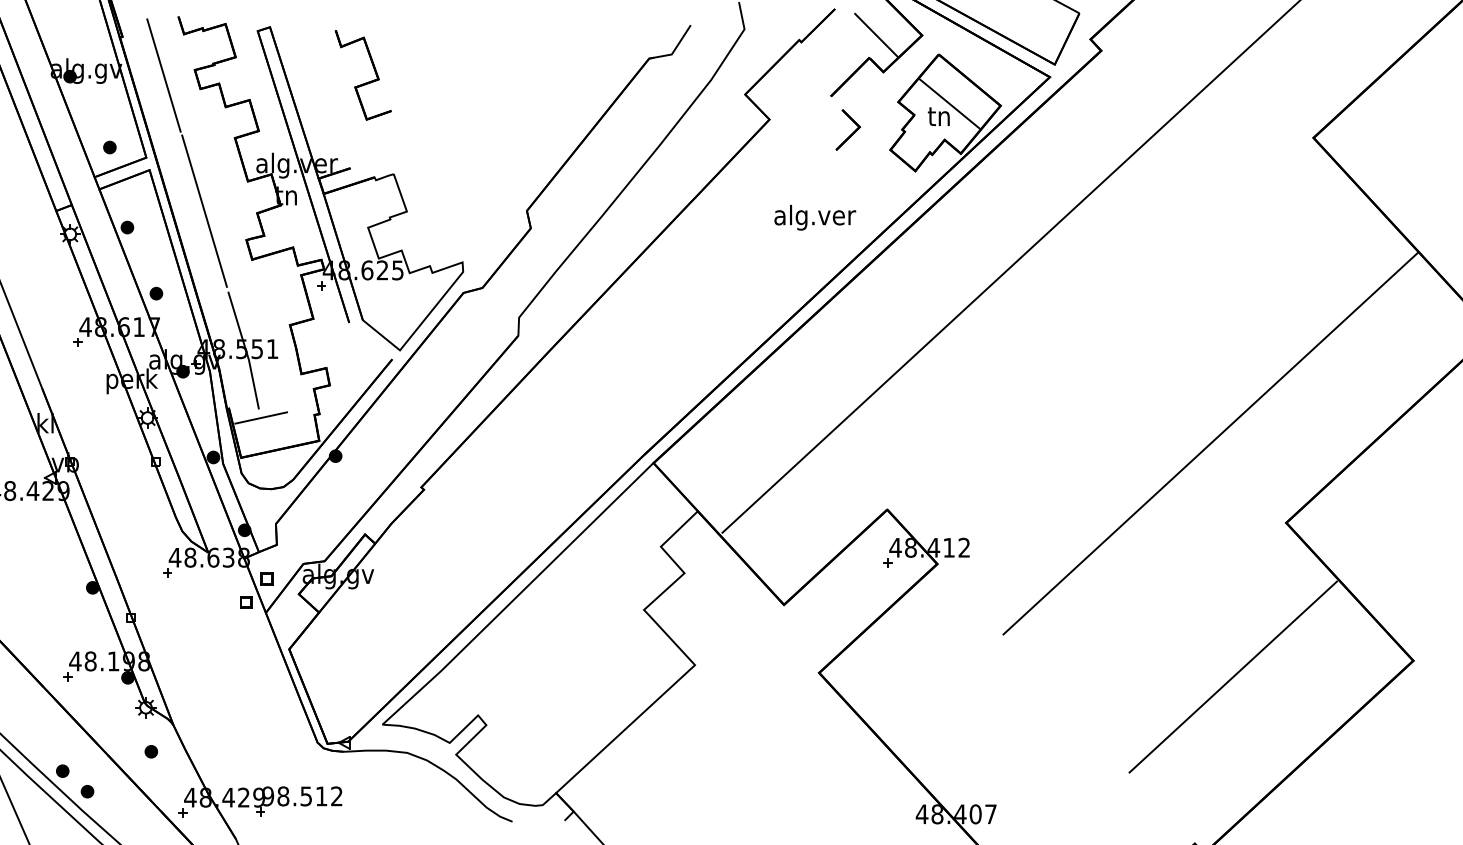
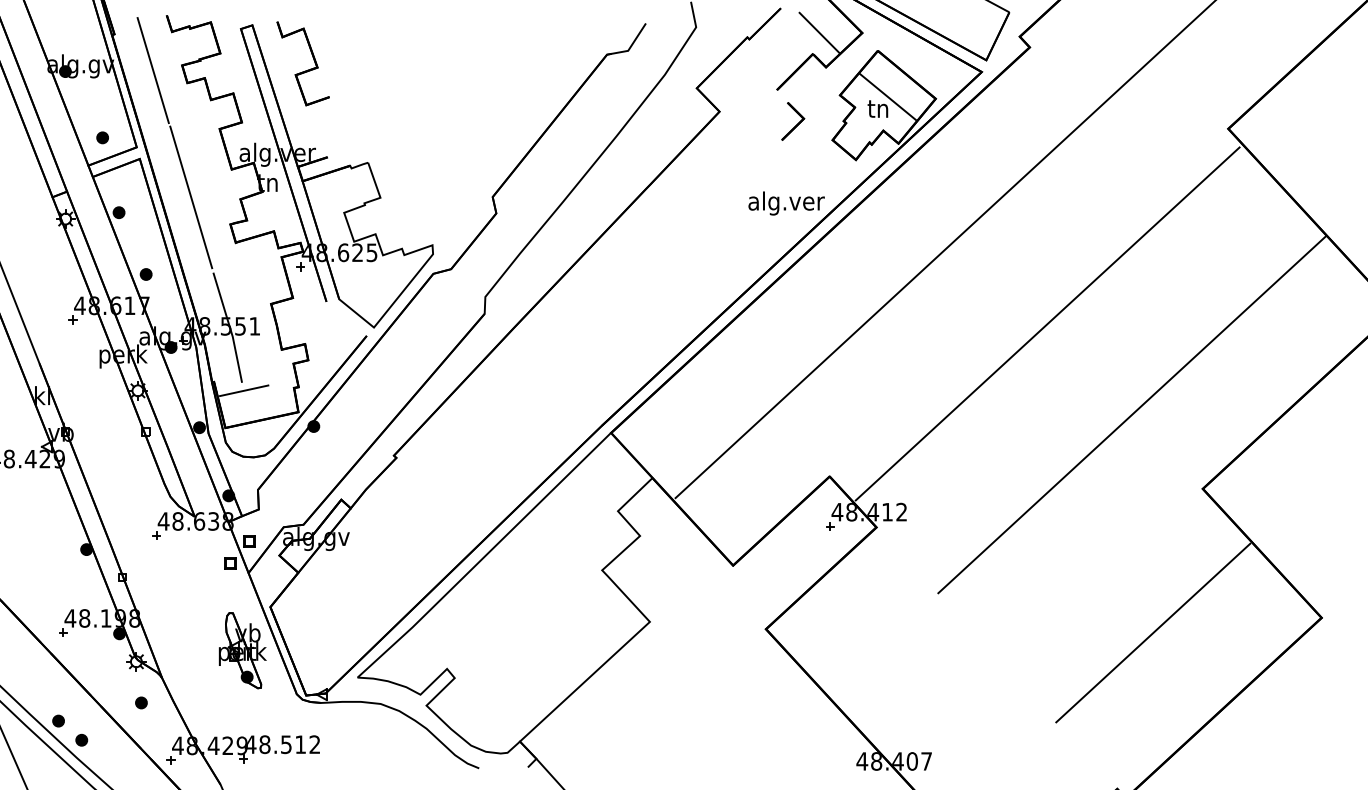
part: (365, 82) -> (305, 70), moved
text: (815, 217) -> (786, 203), moved
line: (1120, 346) -> (1047, 323), added
part: (259, 695) -> (242, 650), added
text: (267, 796) -> (250, 744), 98.512 -> 48.512

